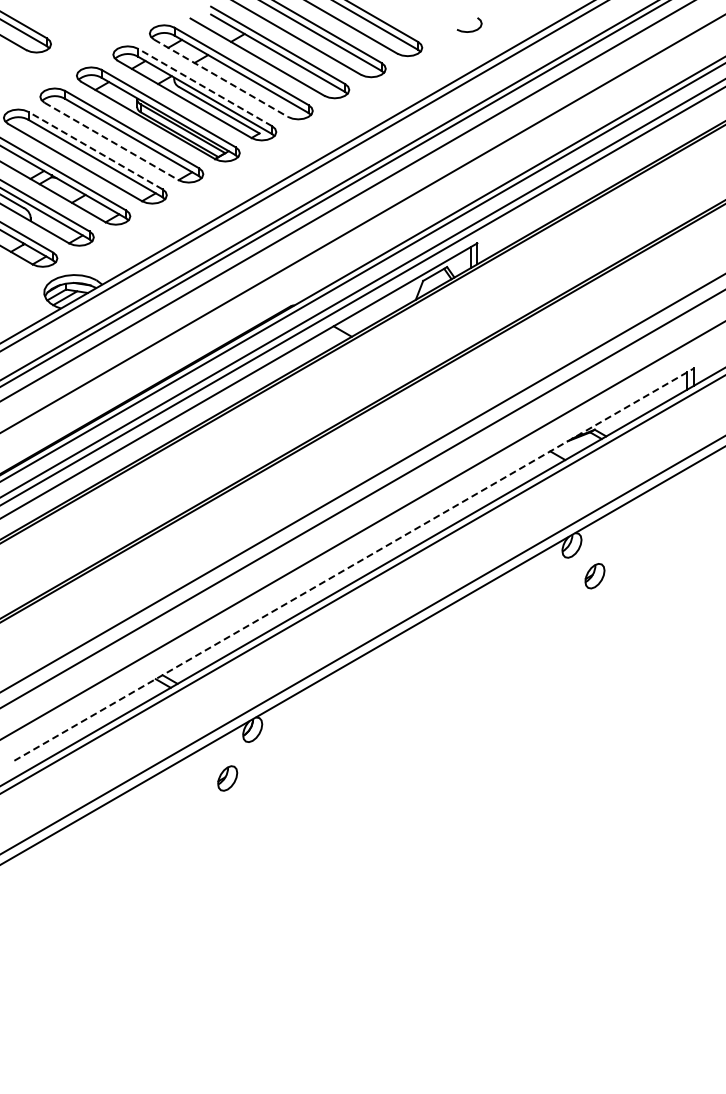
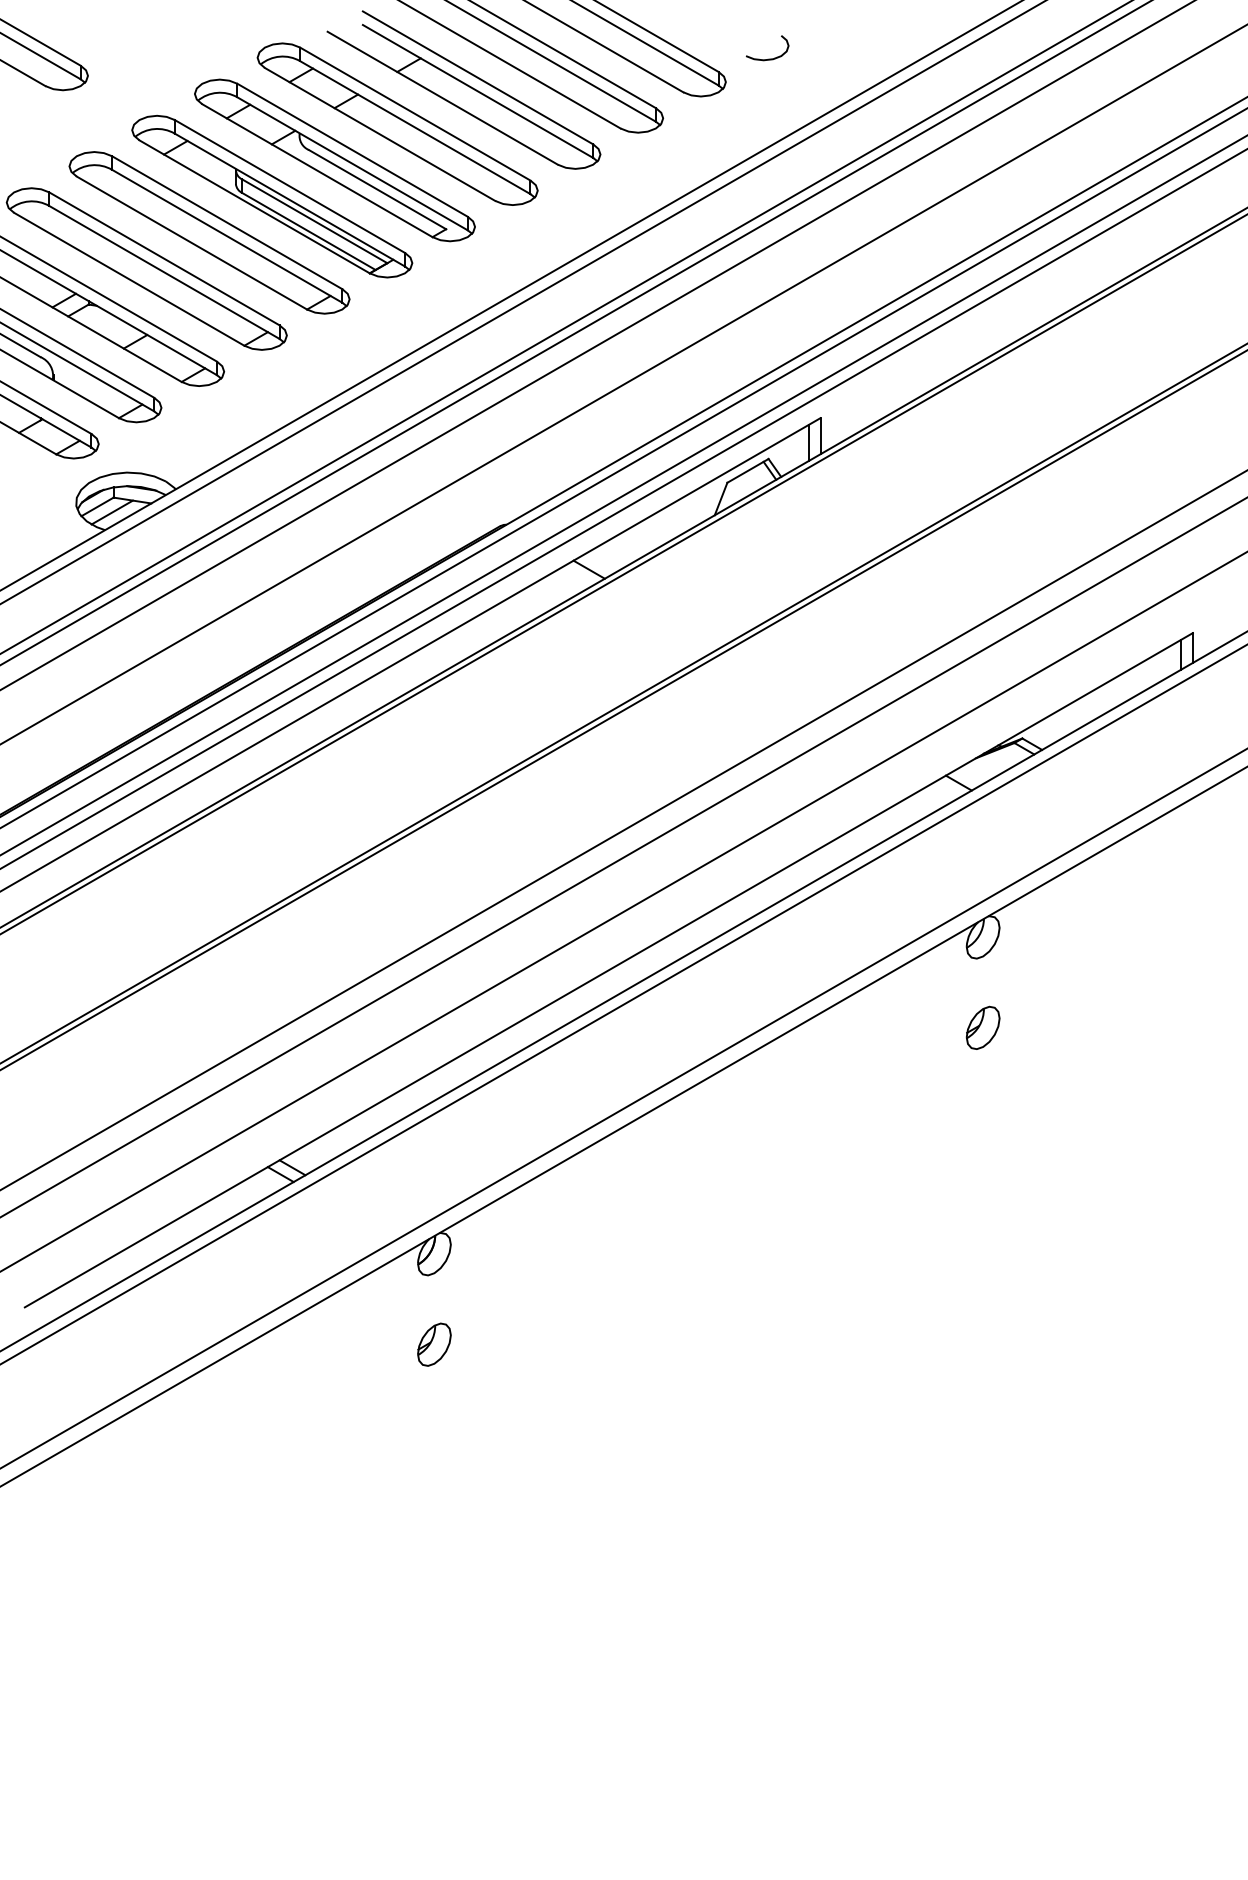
curve: (470, 30) -> (769, 57), moved
line: (221, 78) -> (380, 134), dashed -> solid
line: (204, 87) -> (351, 150), dashed -> solid
line: (112, 141) -> (193, 243), dashed -> solid
line: (95, 150) -> (164, 258), dashed -> solid
line: (354, 564) -> (609, 970), dashed -> solid
part: (594, 576) -> (982, 1028), moved
part: (227, 778) -> (434, 1344), moved

